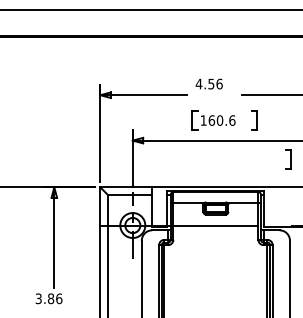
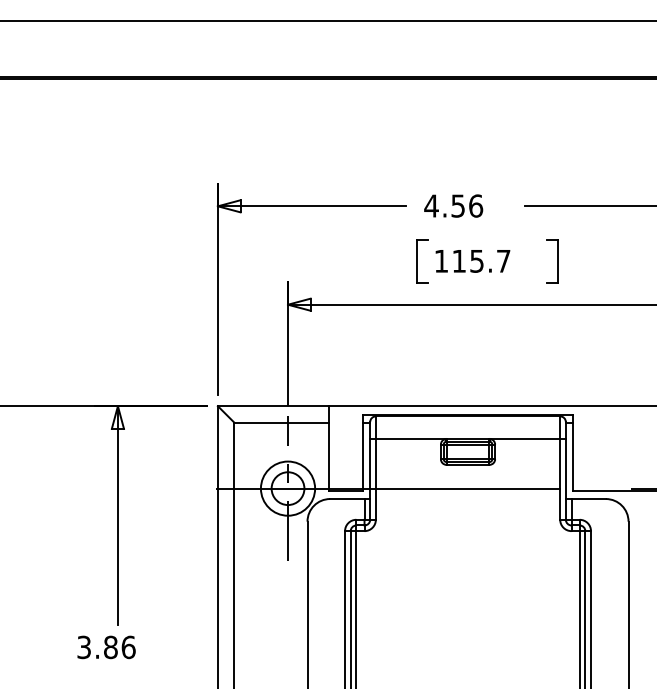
text: (208, 83) -> (452, 204), moved
text: (221, 120) -> (480, 261), 160.6 -> 115.7
part: (288, 159) -> (625, 345), removed

